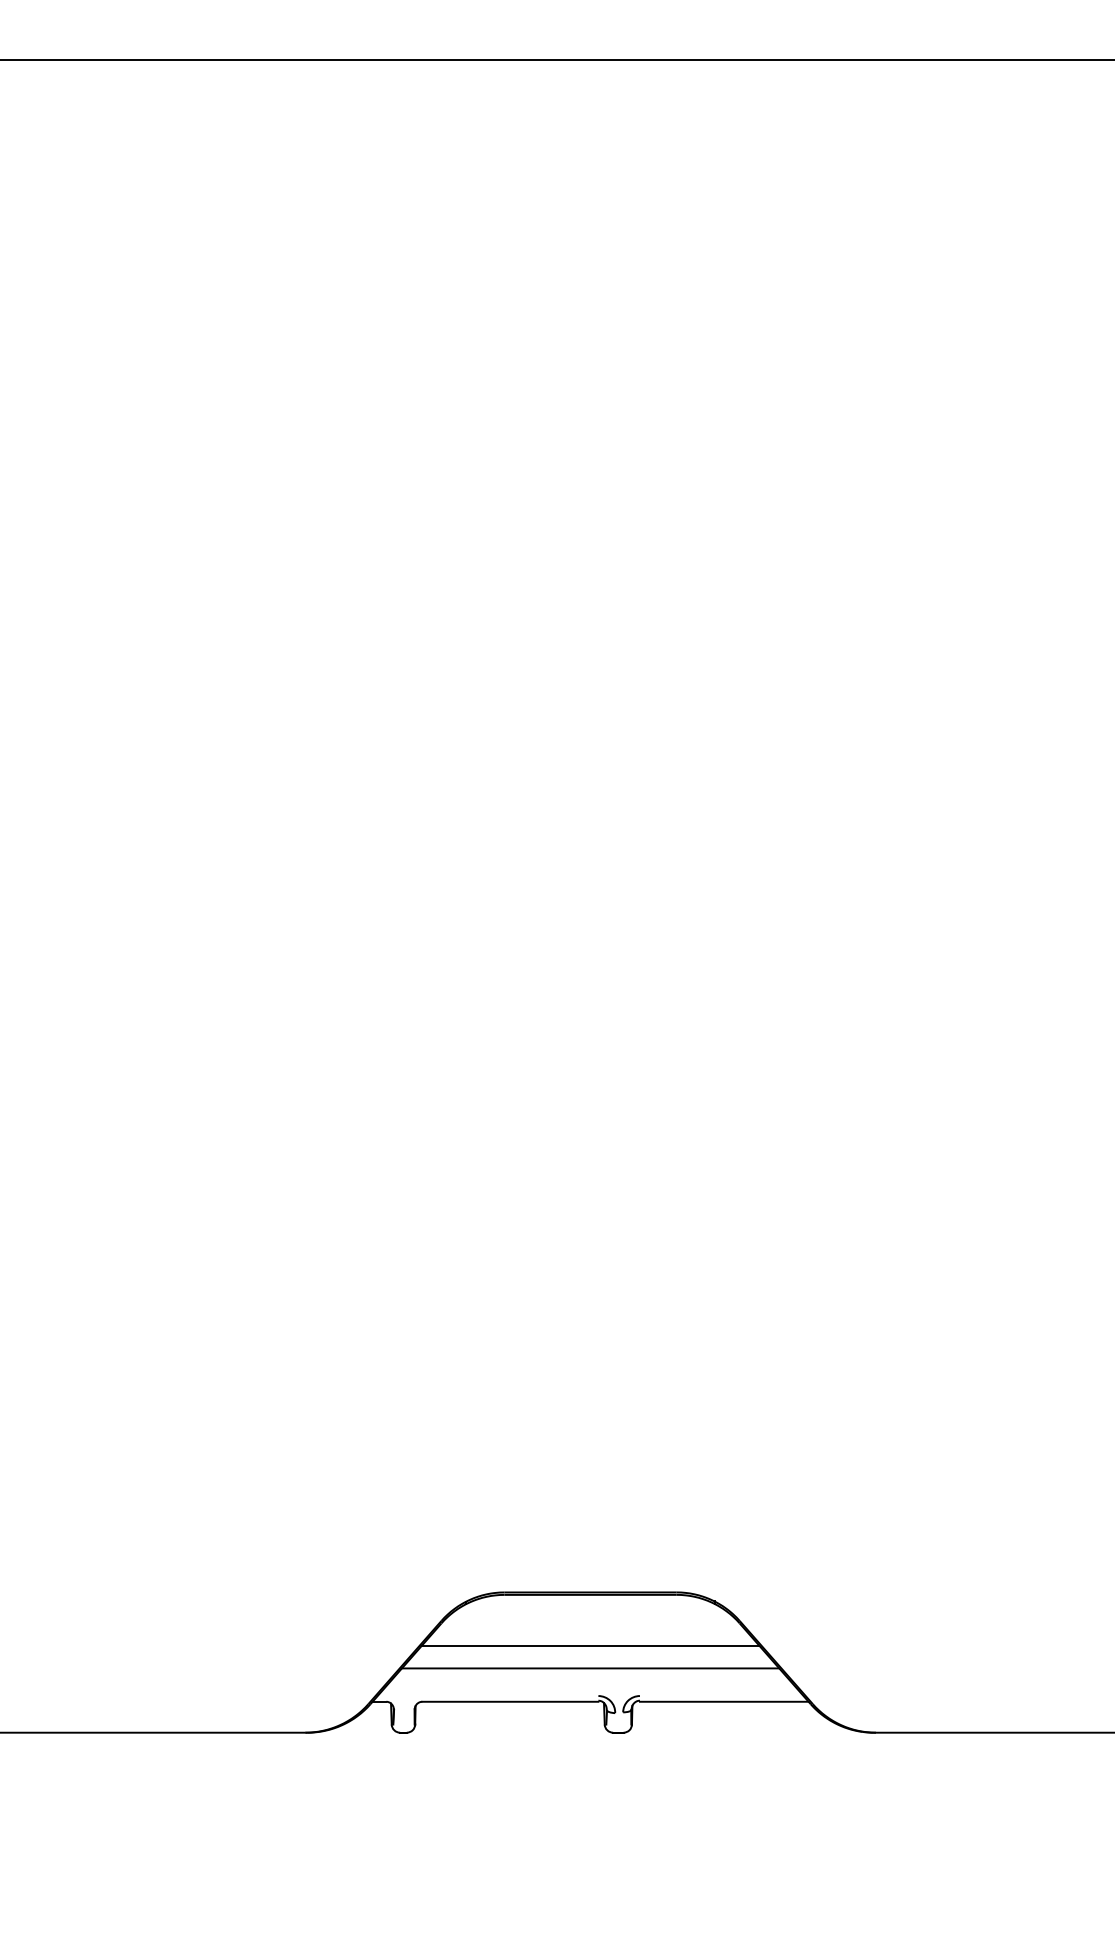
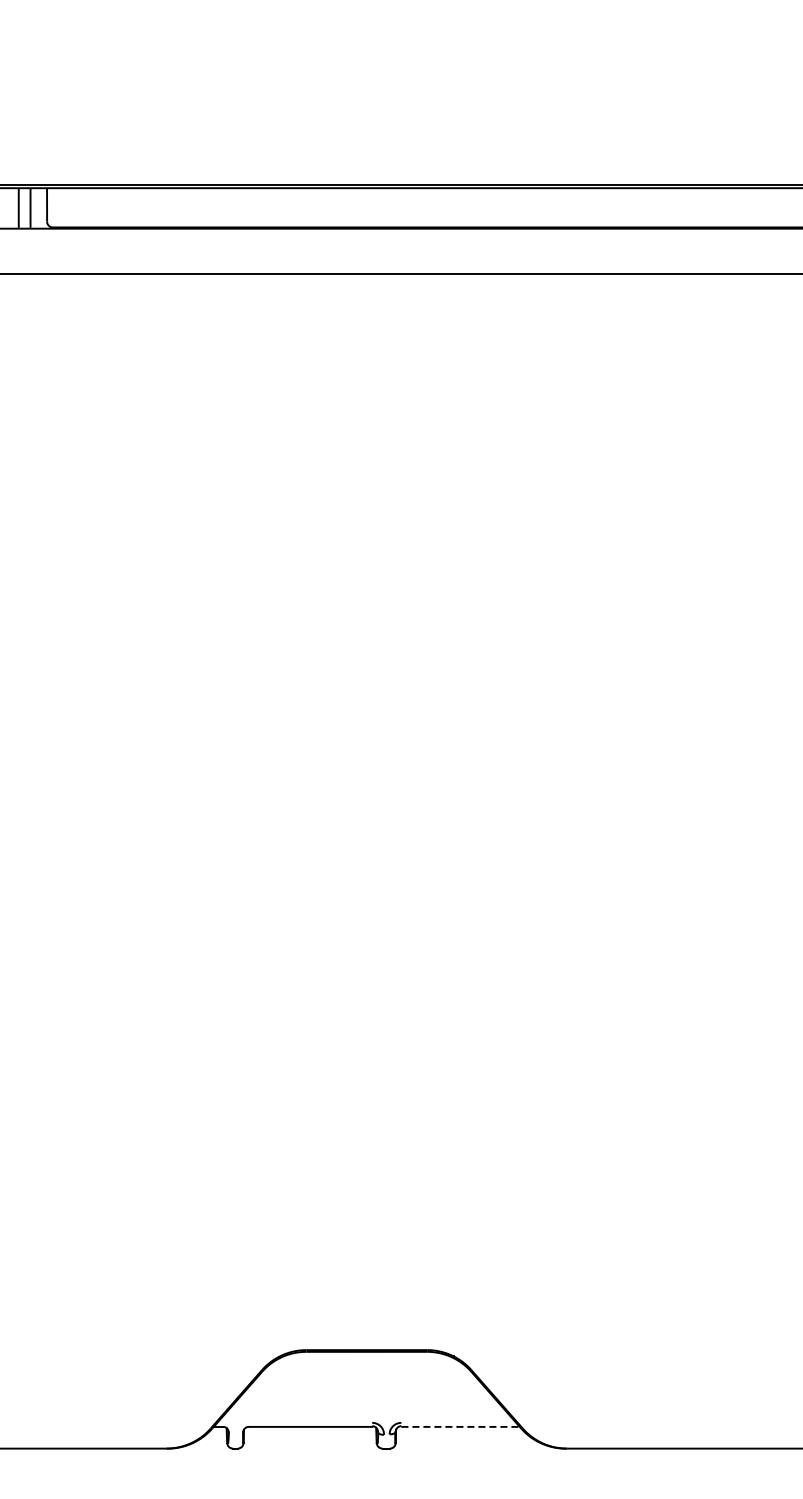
line: (590, 1645) -> (366, 1387), removed
line: (590, 1668) -> (366, 1403), removed
line: (725, 1701) -> (461, 1426), solid -> dashed

